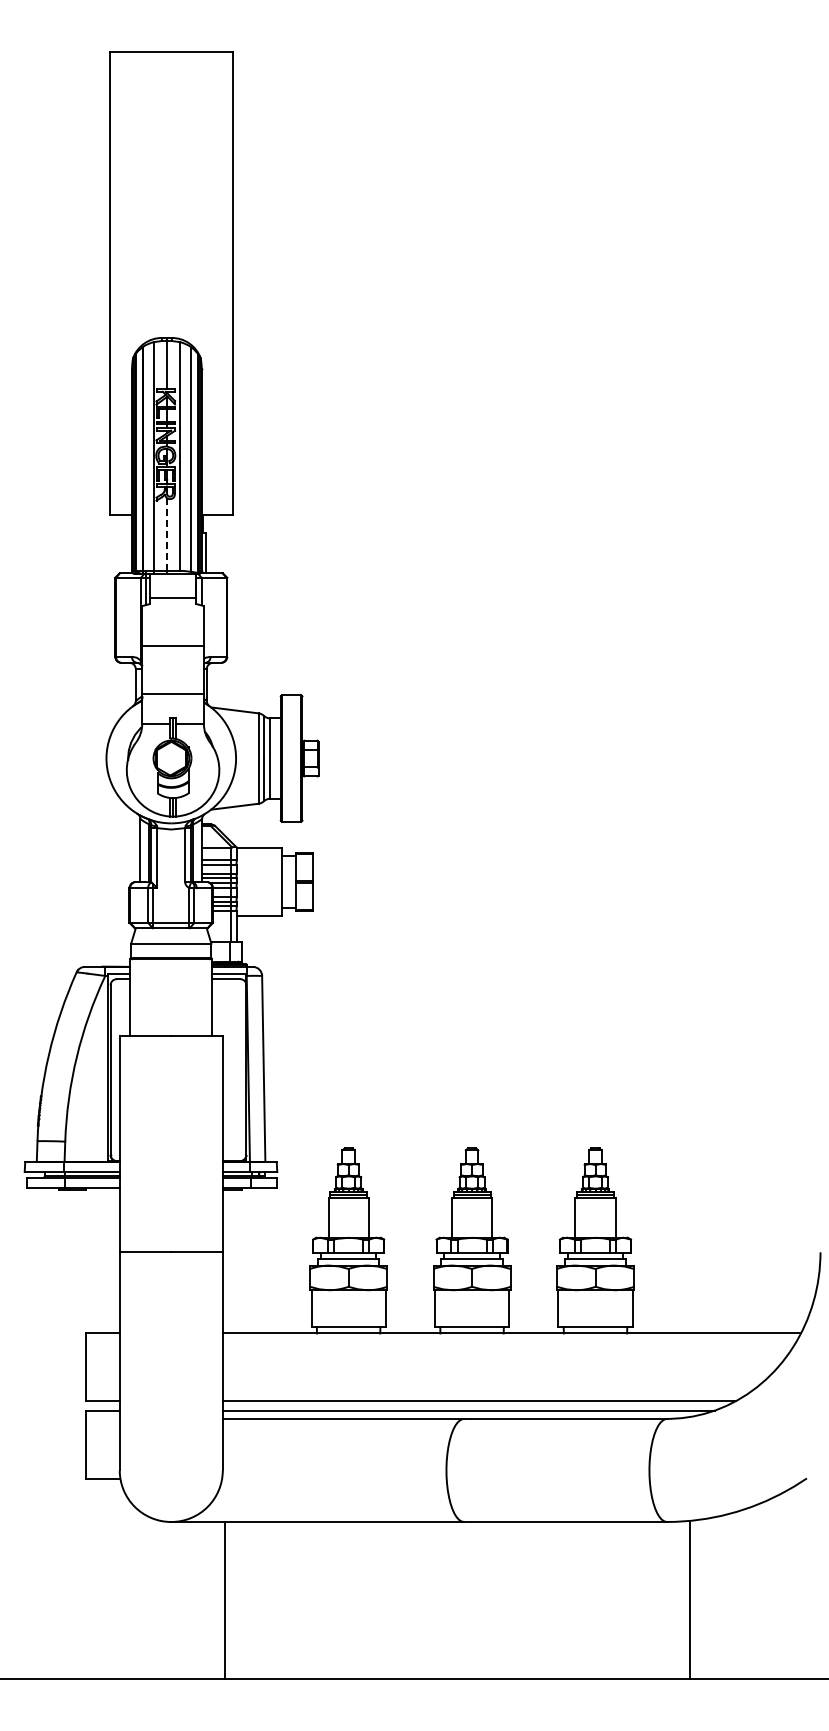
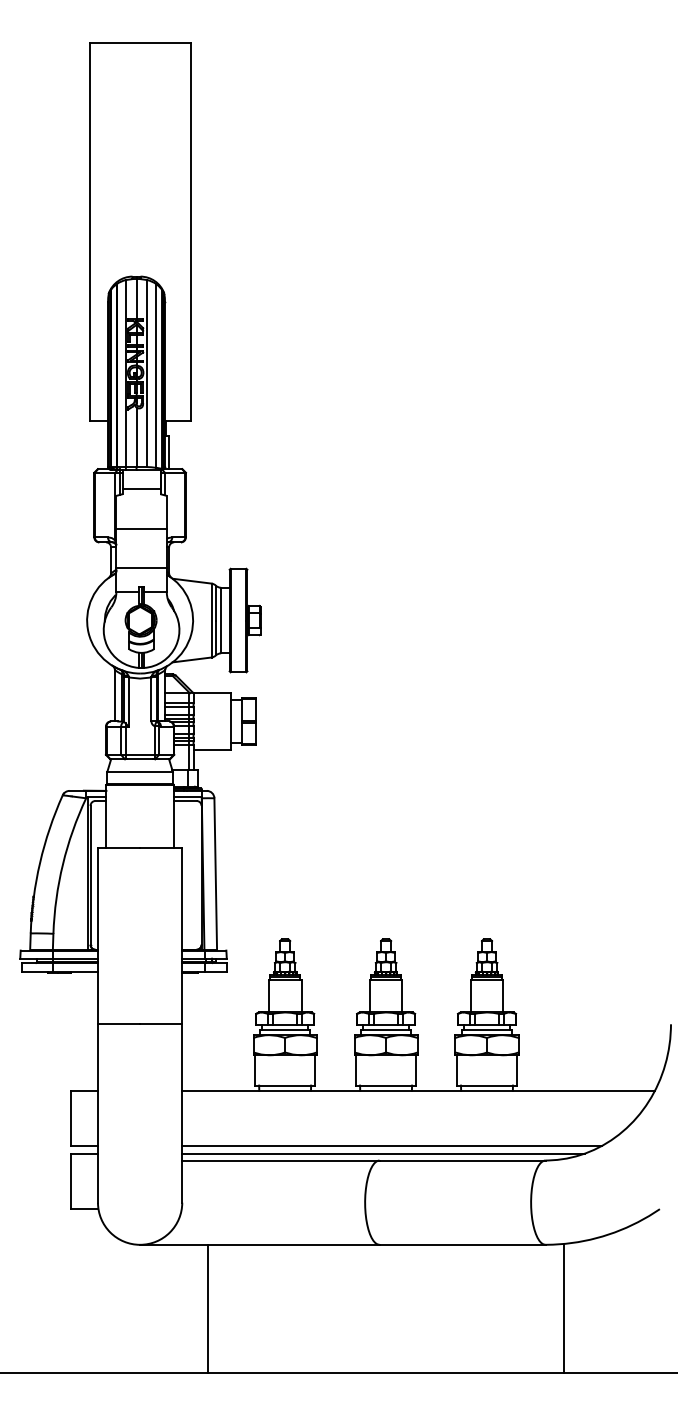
line: (166, 534) -> (136, 437), dashed -> solid
line: (225, 1600) -> (208, 1309), moved

